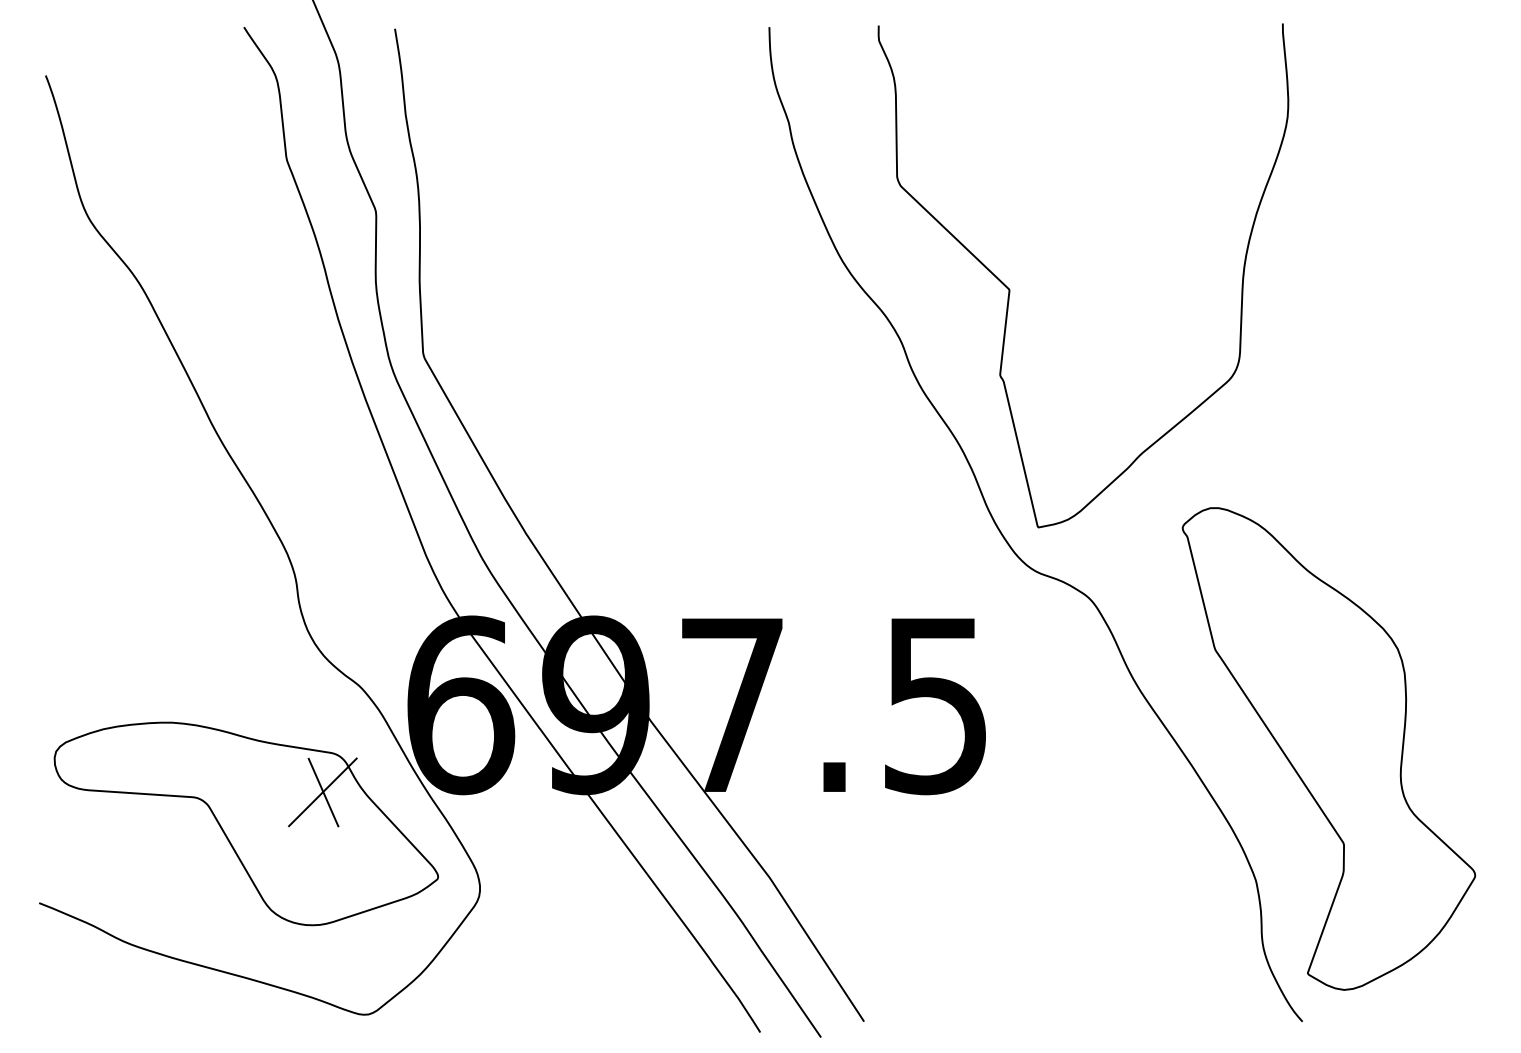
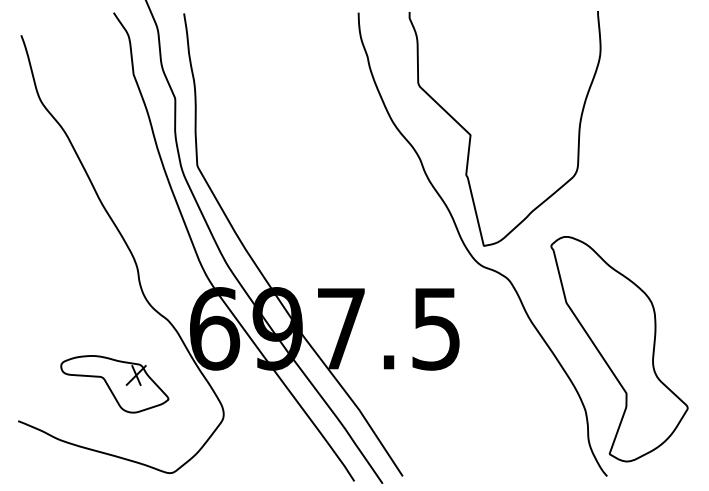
part: (245, 824) -> (114, 384), size x0.6

